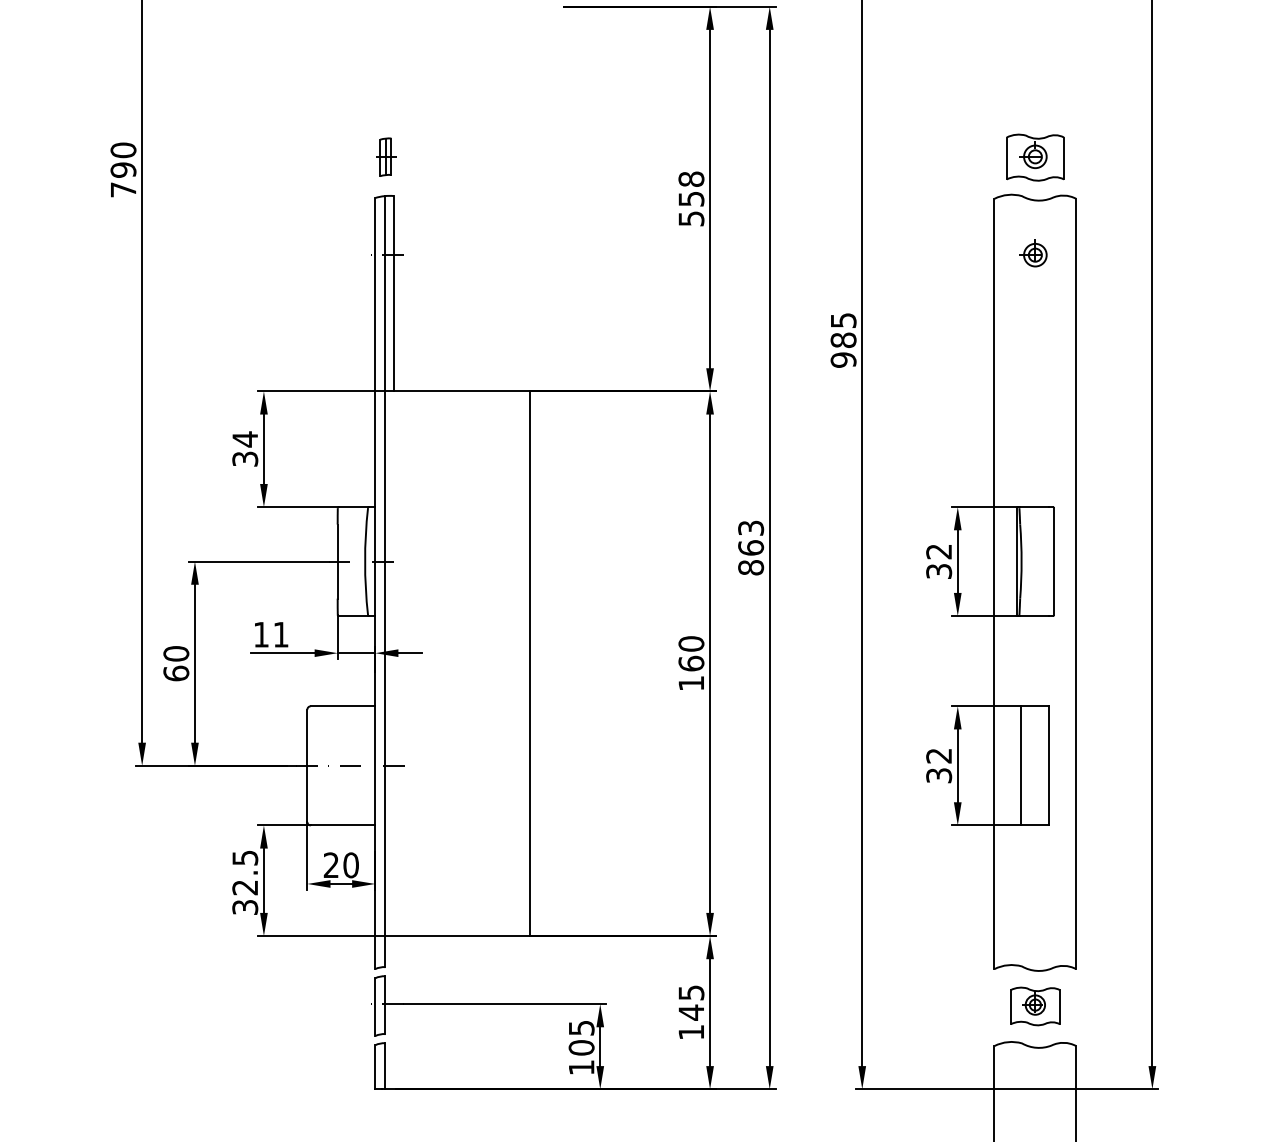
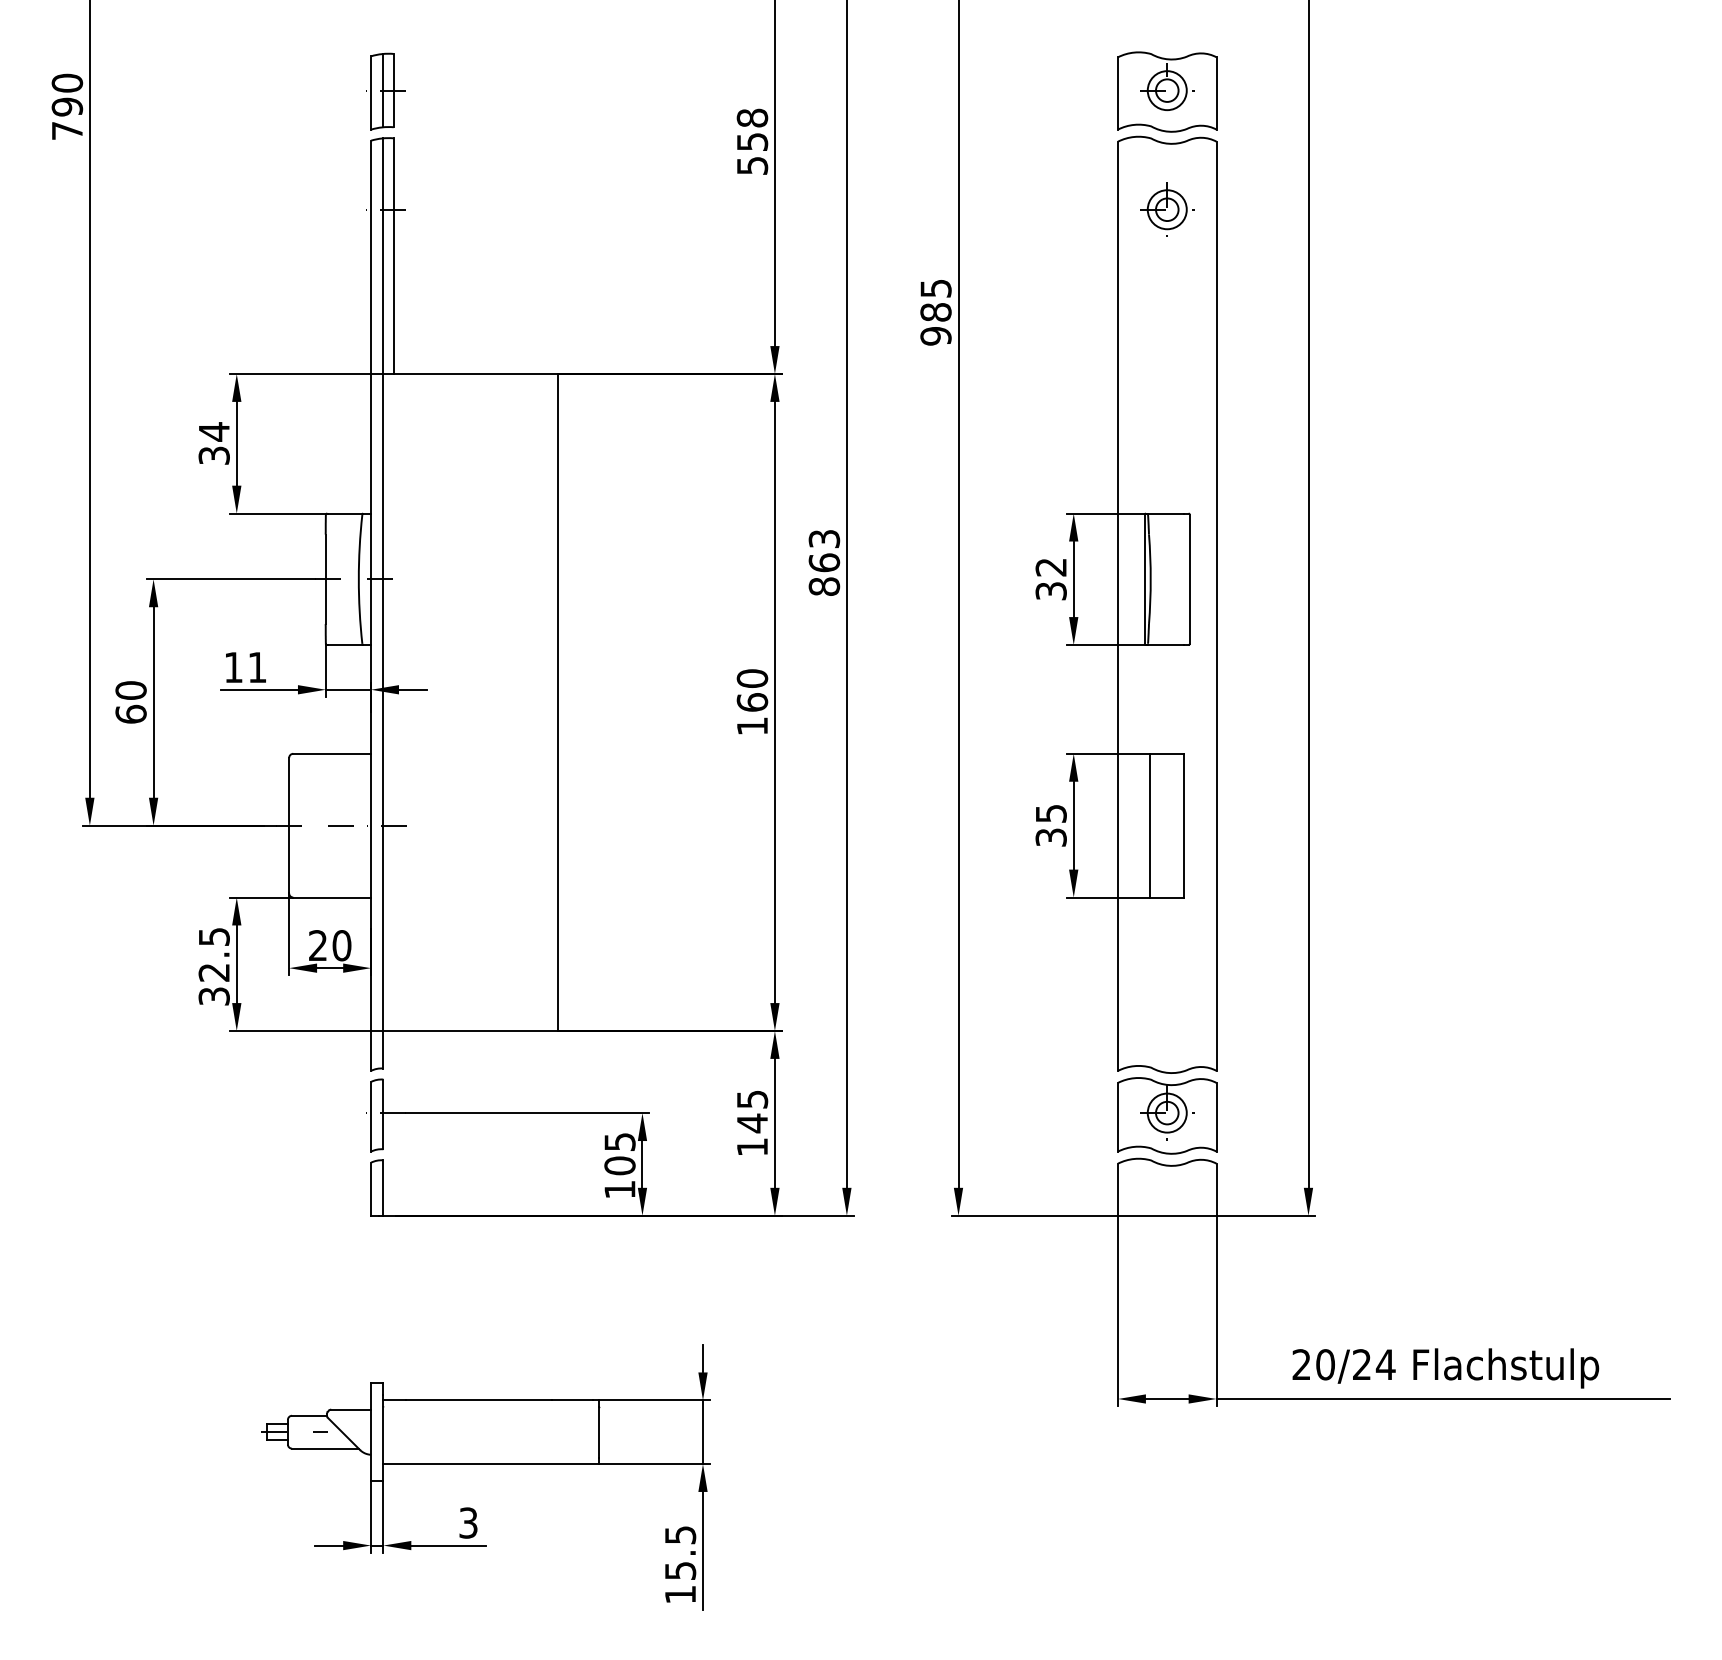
part: (387, 157) -> (385, 91), size x1.67
part: (1035, 157) -> (1167, 91), size x1.43
part: (1035, 255) -> (1167, 209), size x1.43
text: (938, 755) -> (1050, 813), 32 -> 35
part: (1035, 1006) -> (1167, 1115), size x1.67

